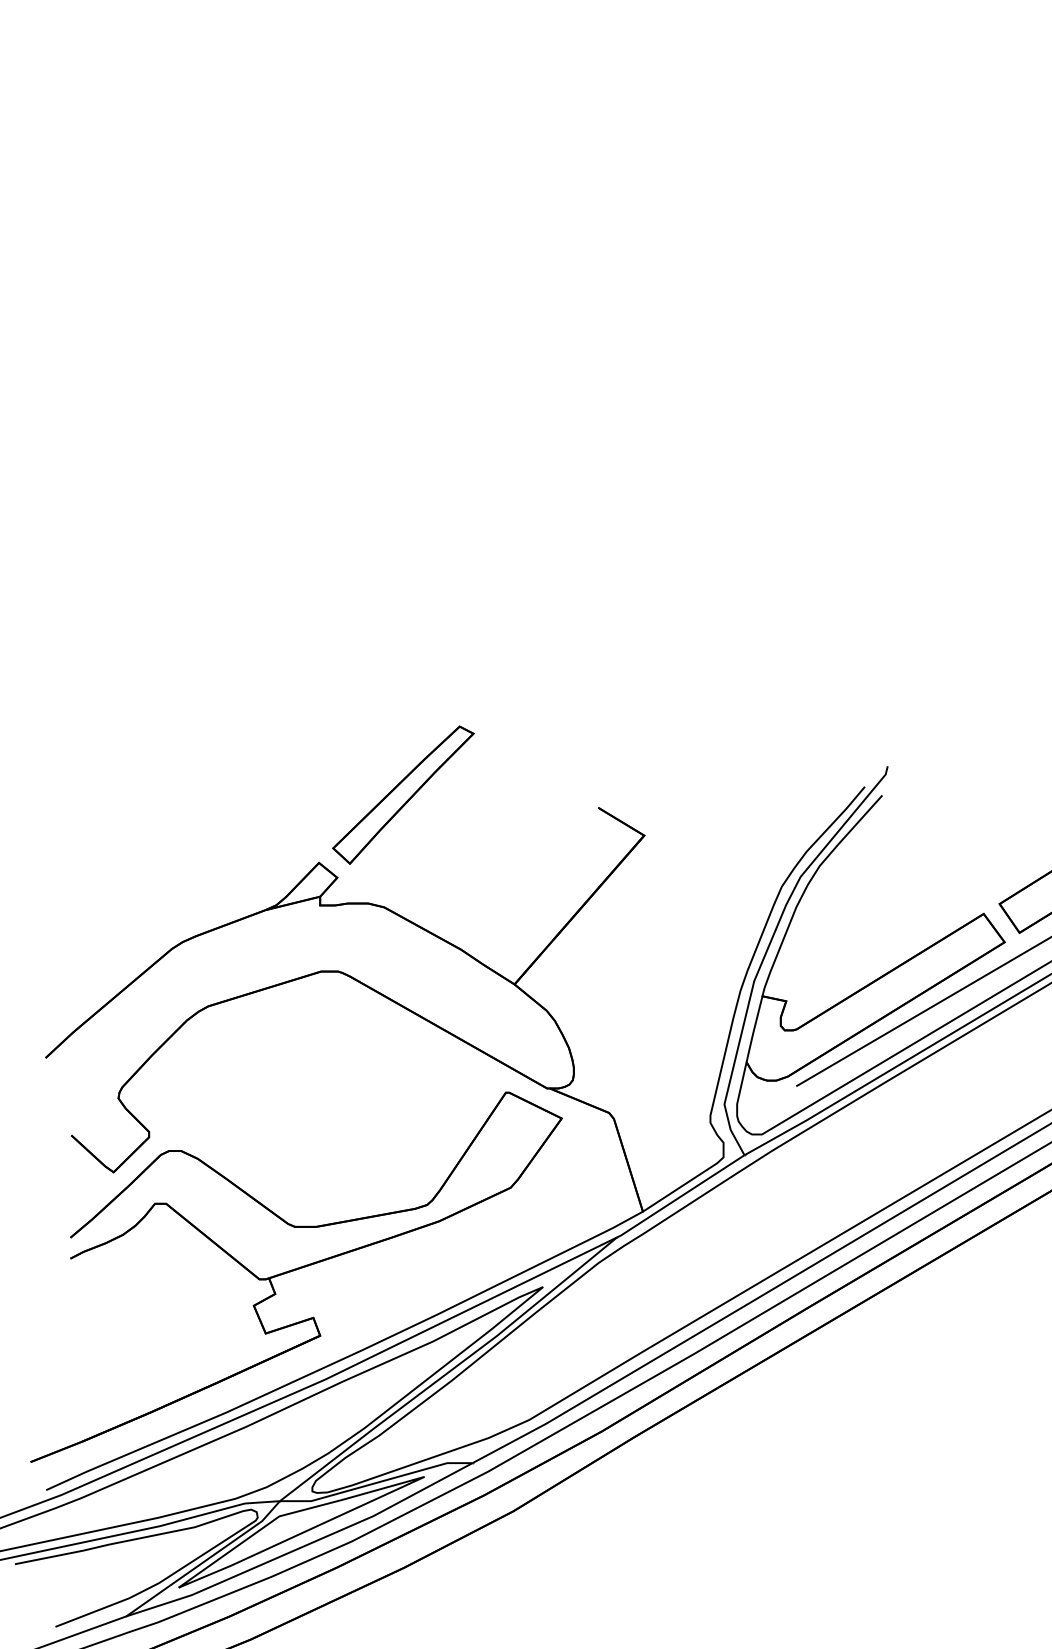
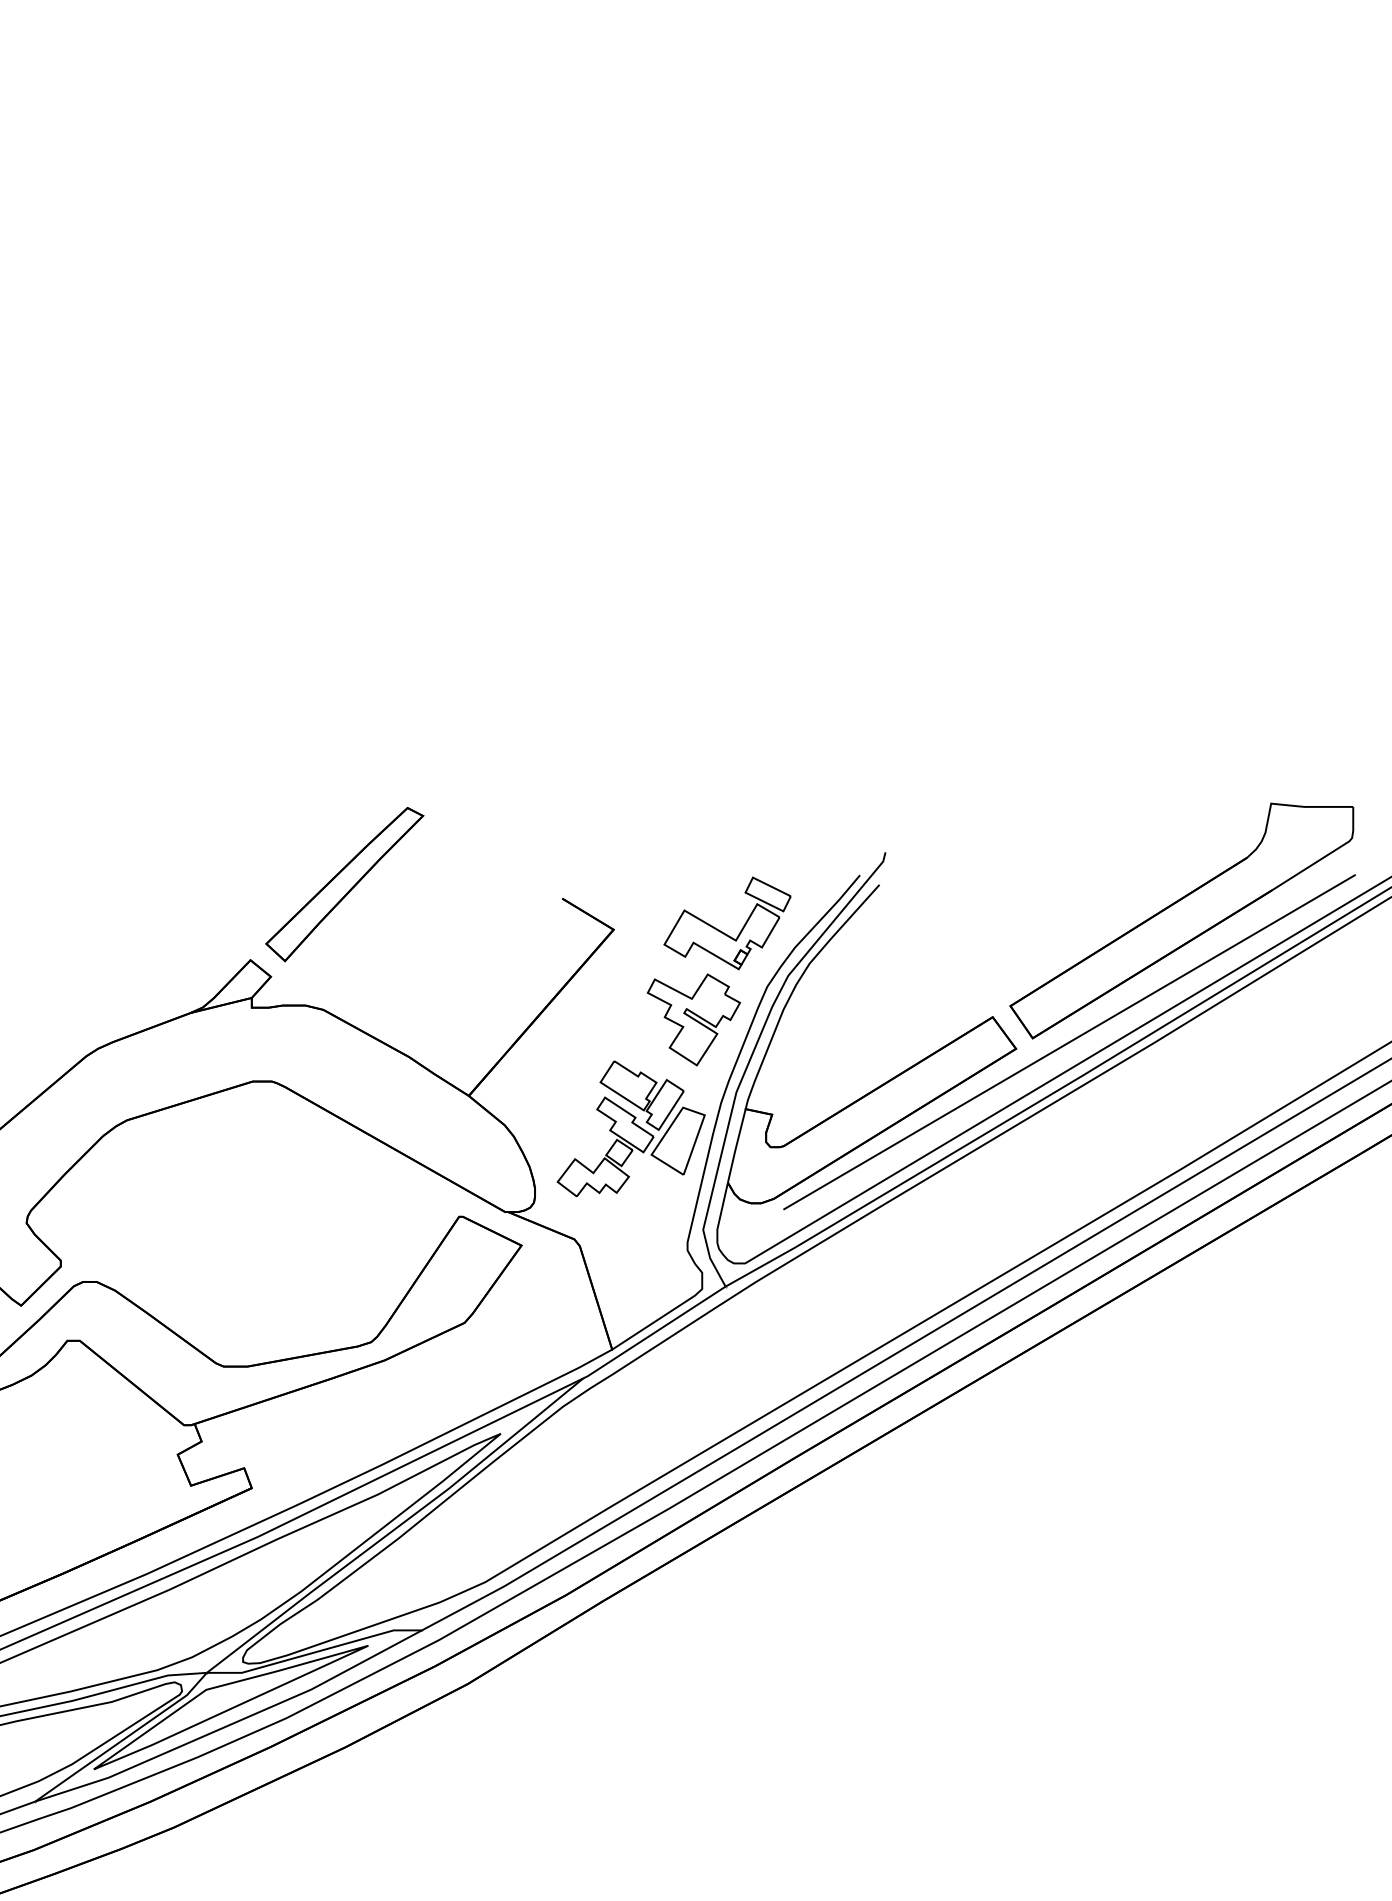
part: (697, 931) -> (673, 1036), added

